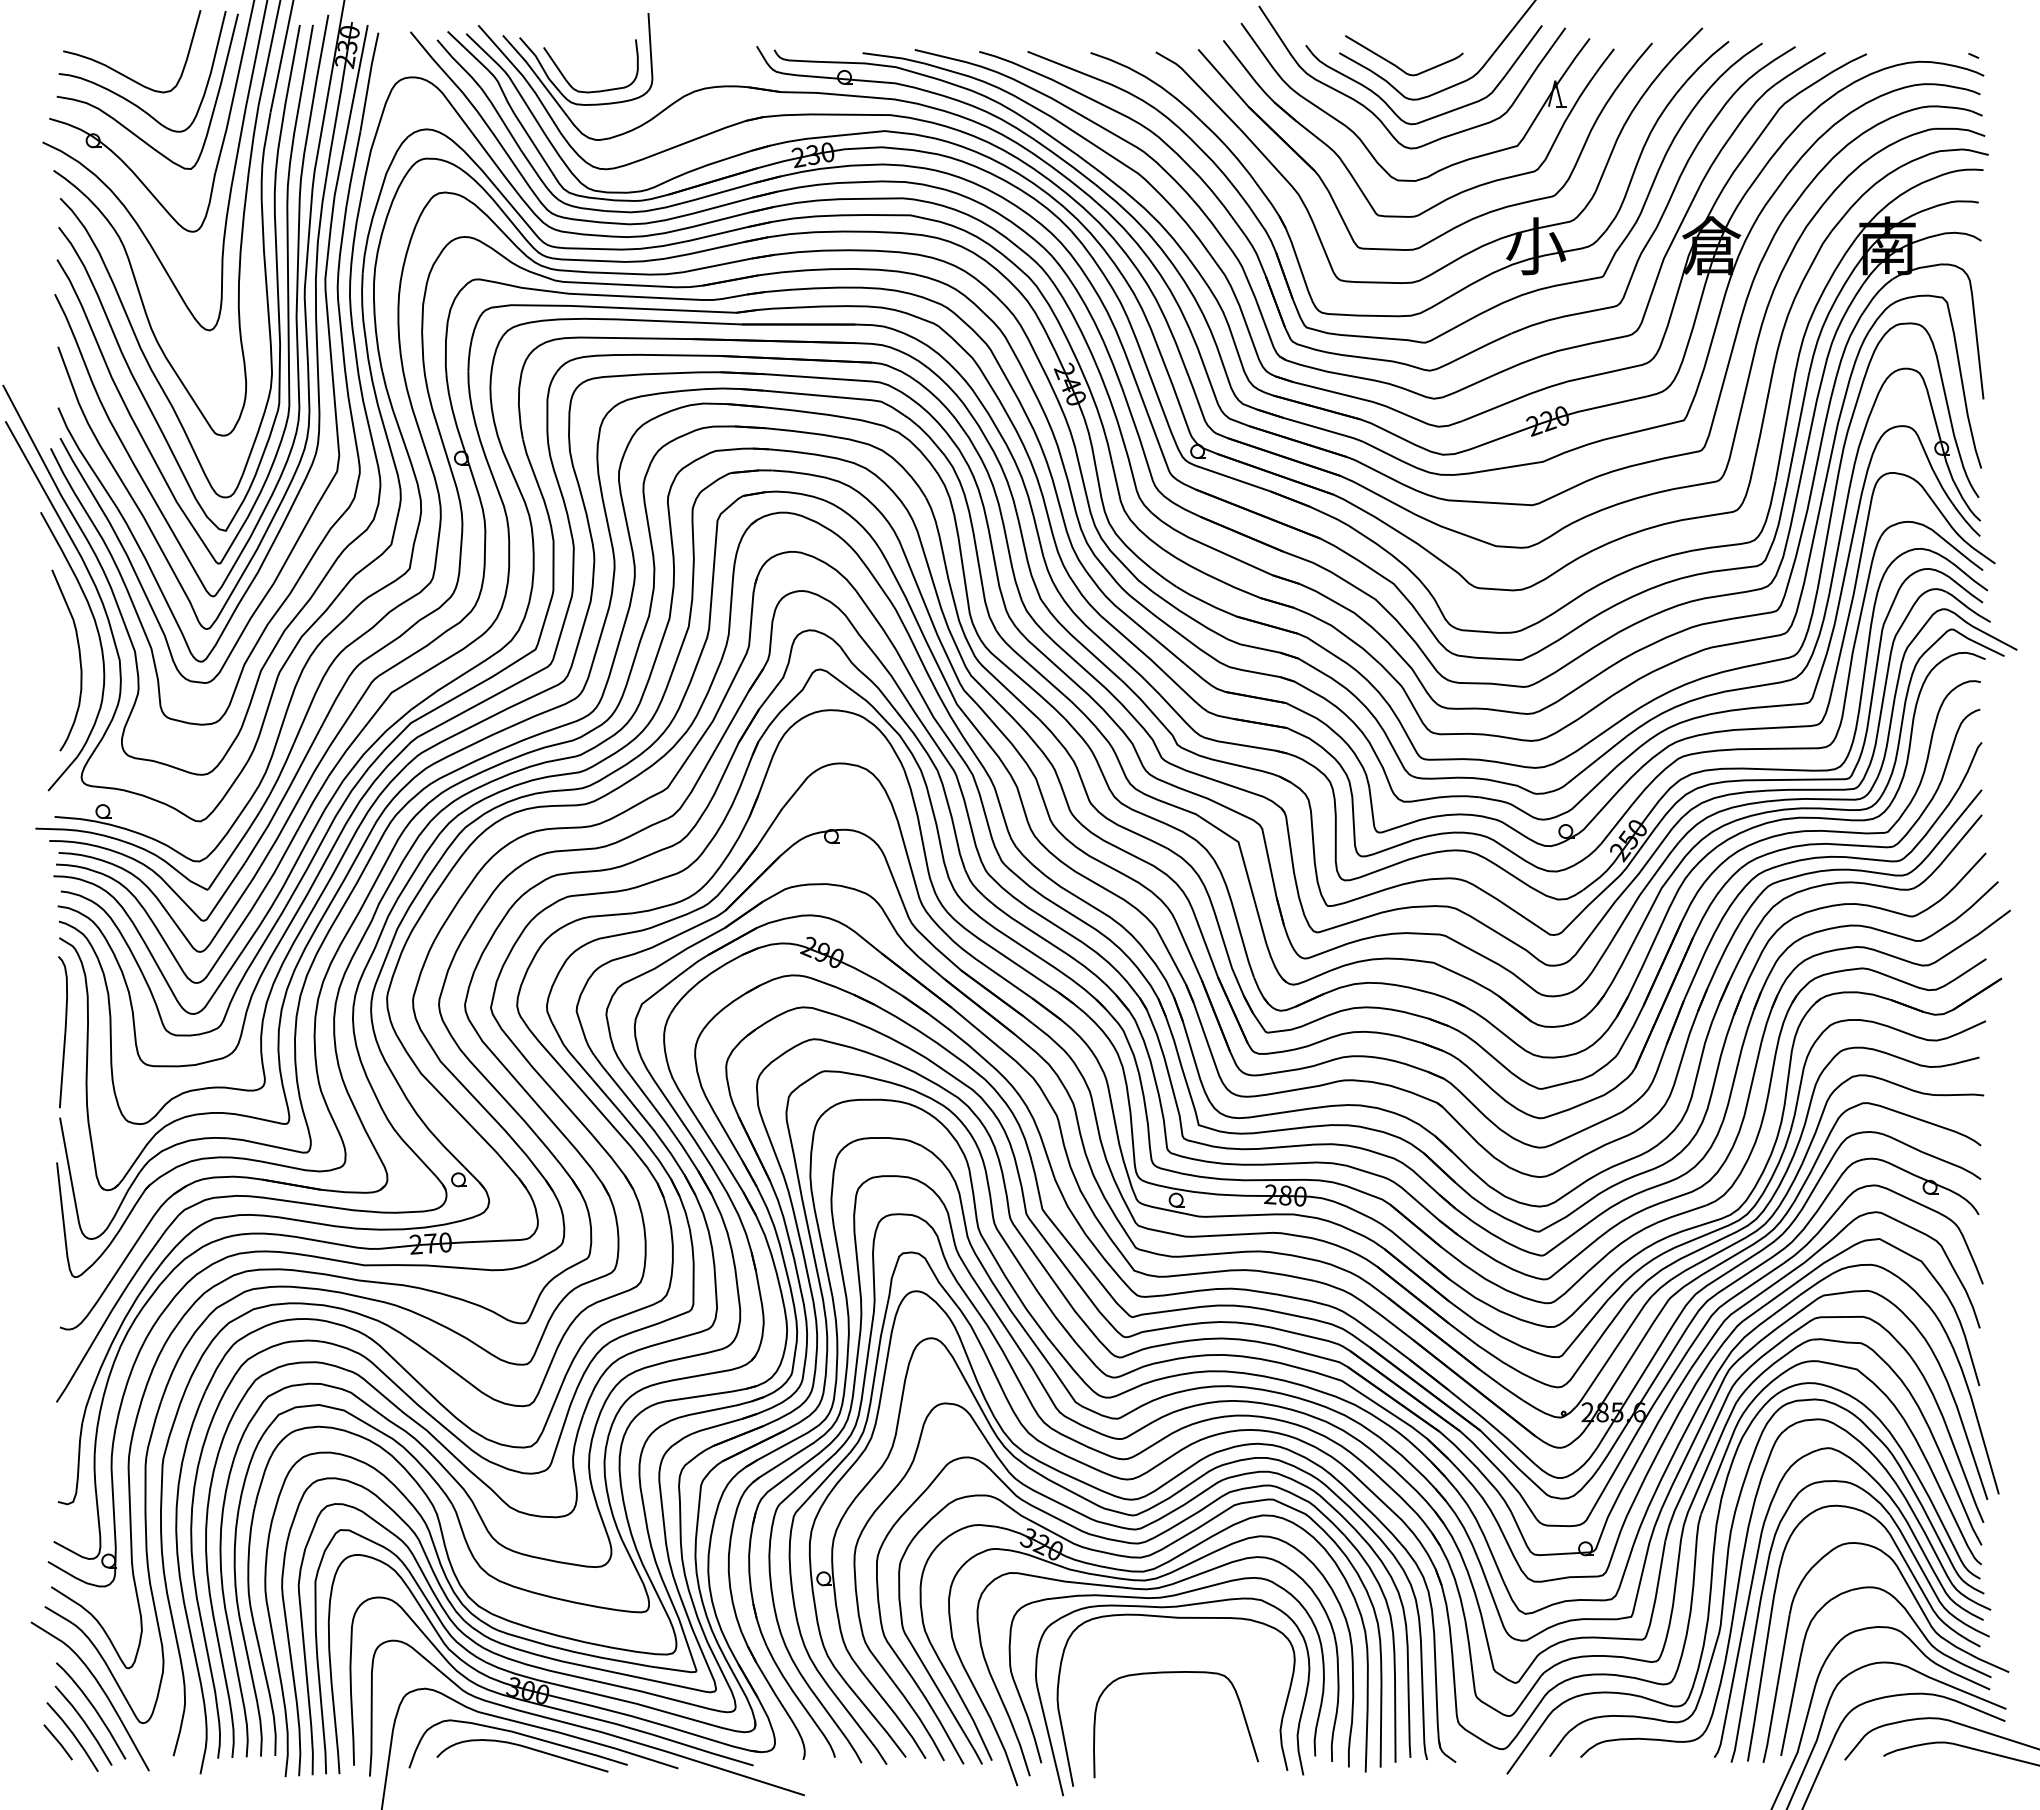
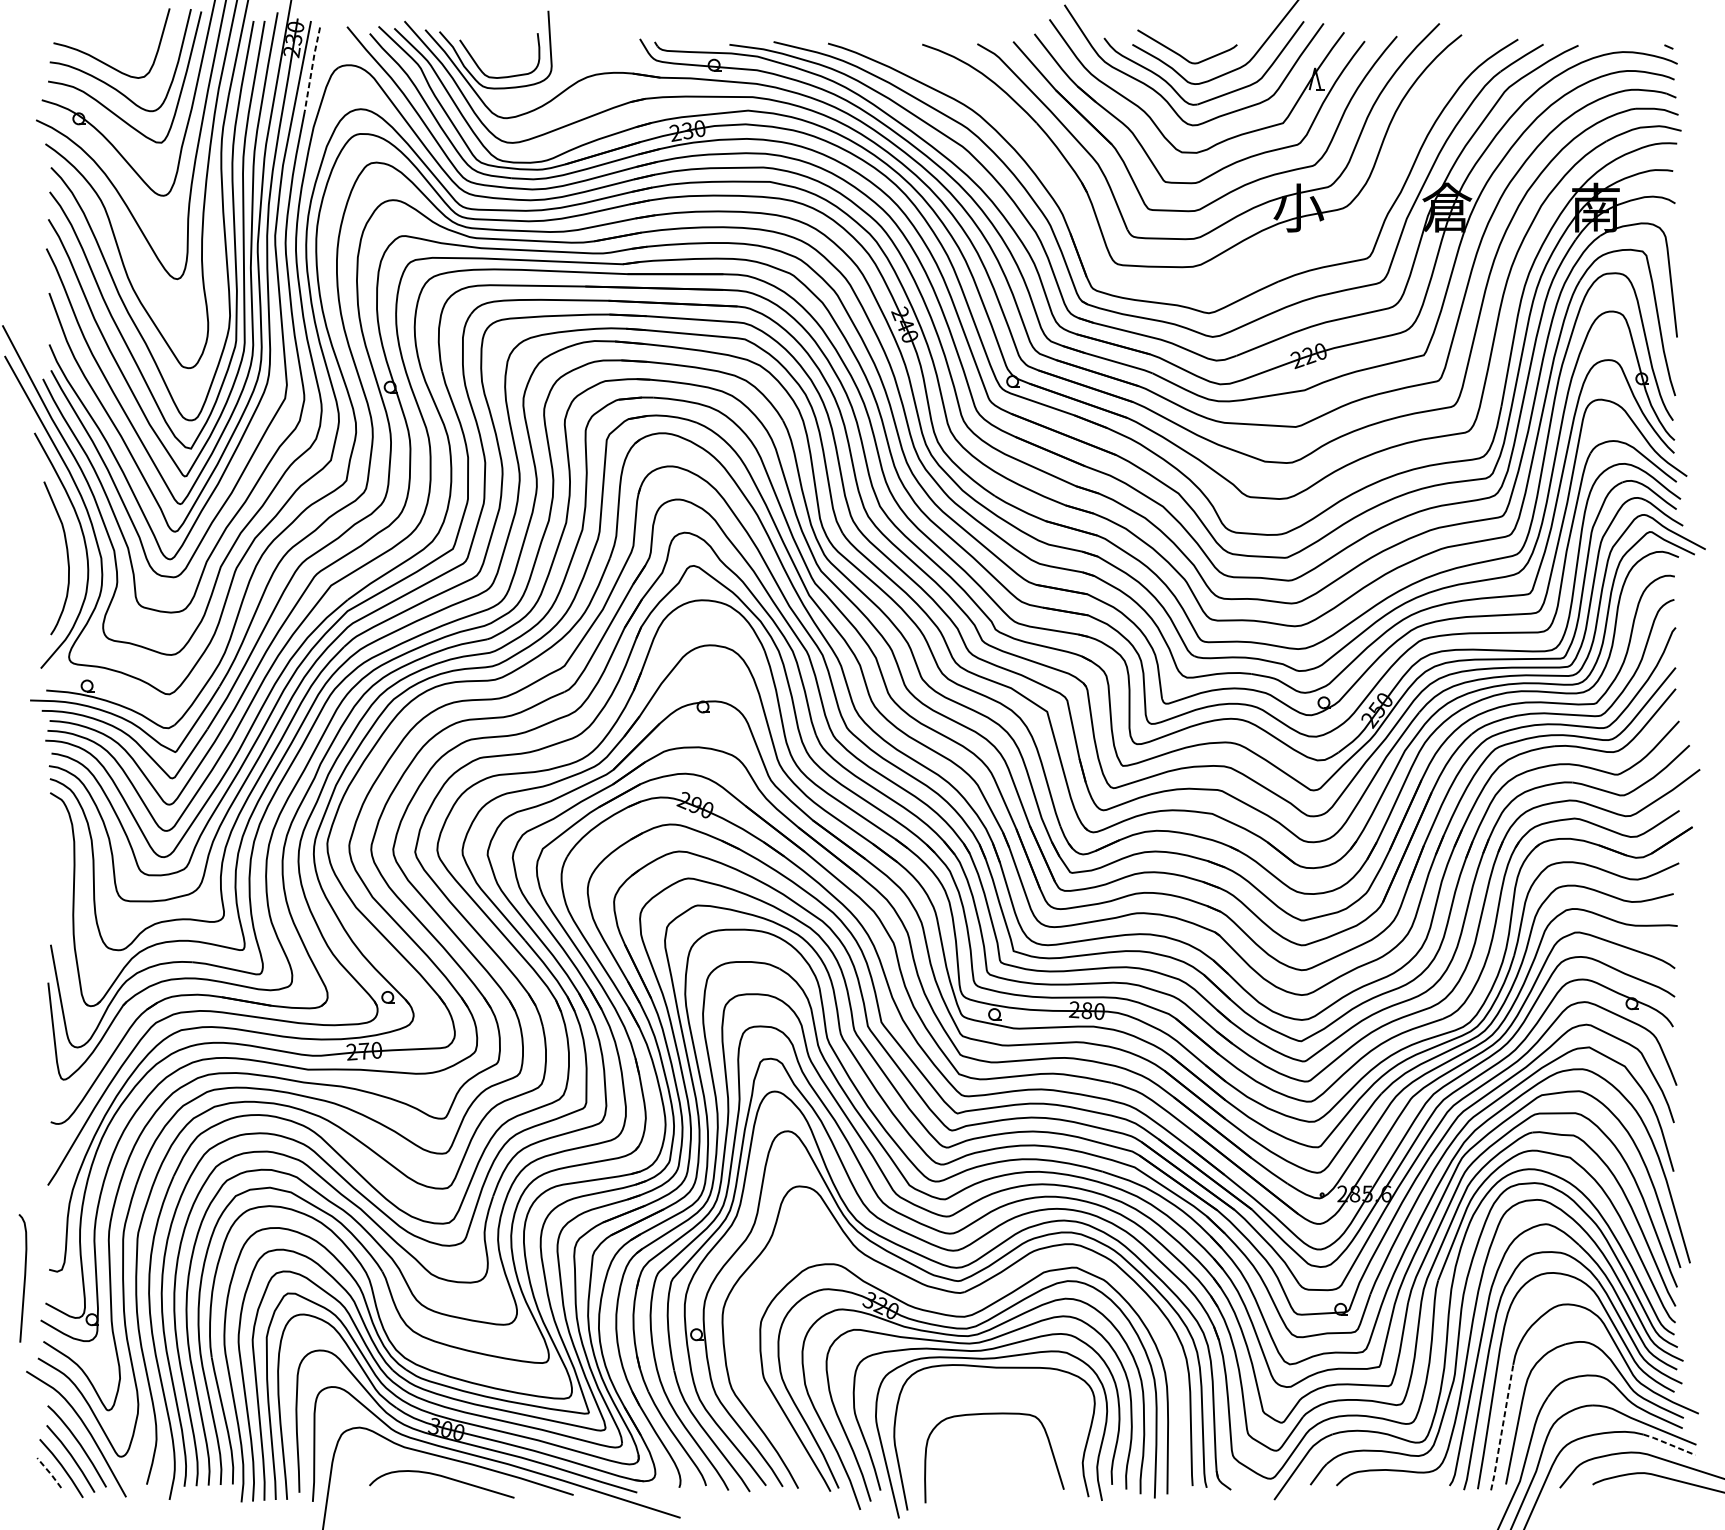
line: (368, 81) -> (311, 68), solid -> dashed
part: (1274, 245) -> (1077, 207), removed
curve: (64, 1032) -> (24, 1278), moved
curve: (1136, 1544) -> (961, 1305), removed
line: (1776, 1689) -> (1502, 1428), solid -> dashed
line: (1974, 1708) -> (1669, 1444), solid -> dashed
curve: (521, 1735) -> (441, 1467), removed
line: (58, 1742) -> (49, 1473), solid -> dashed

